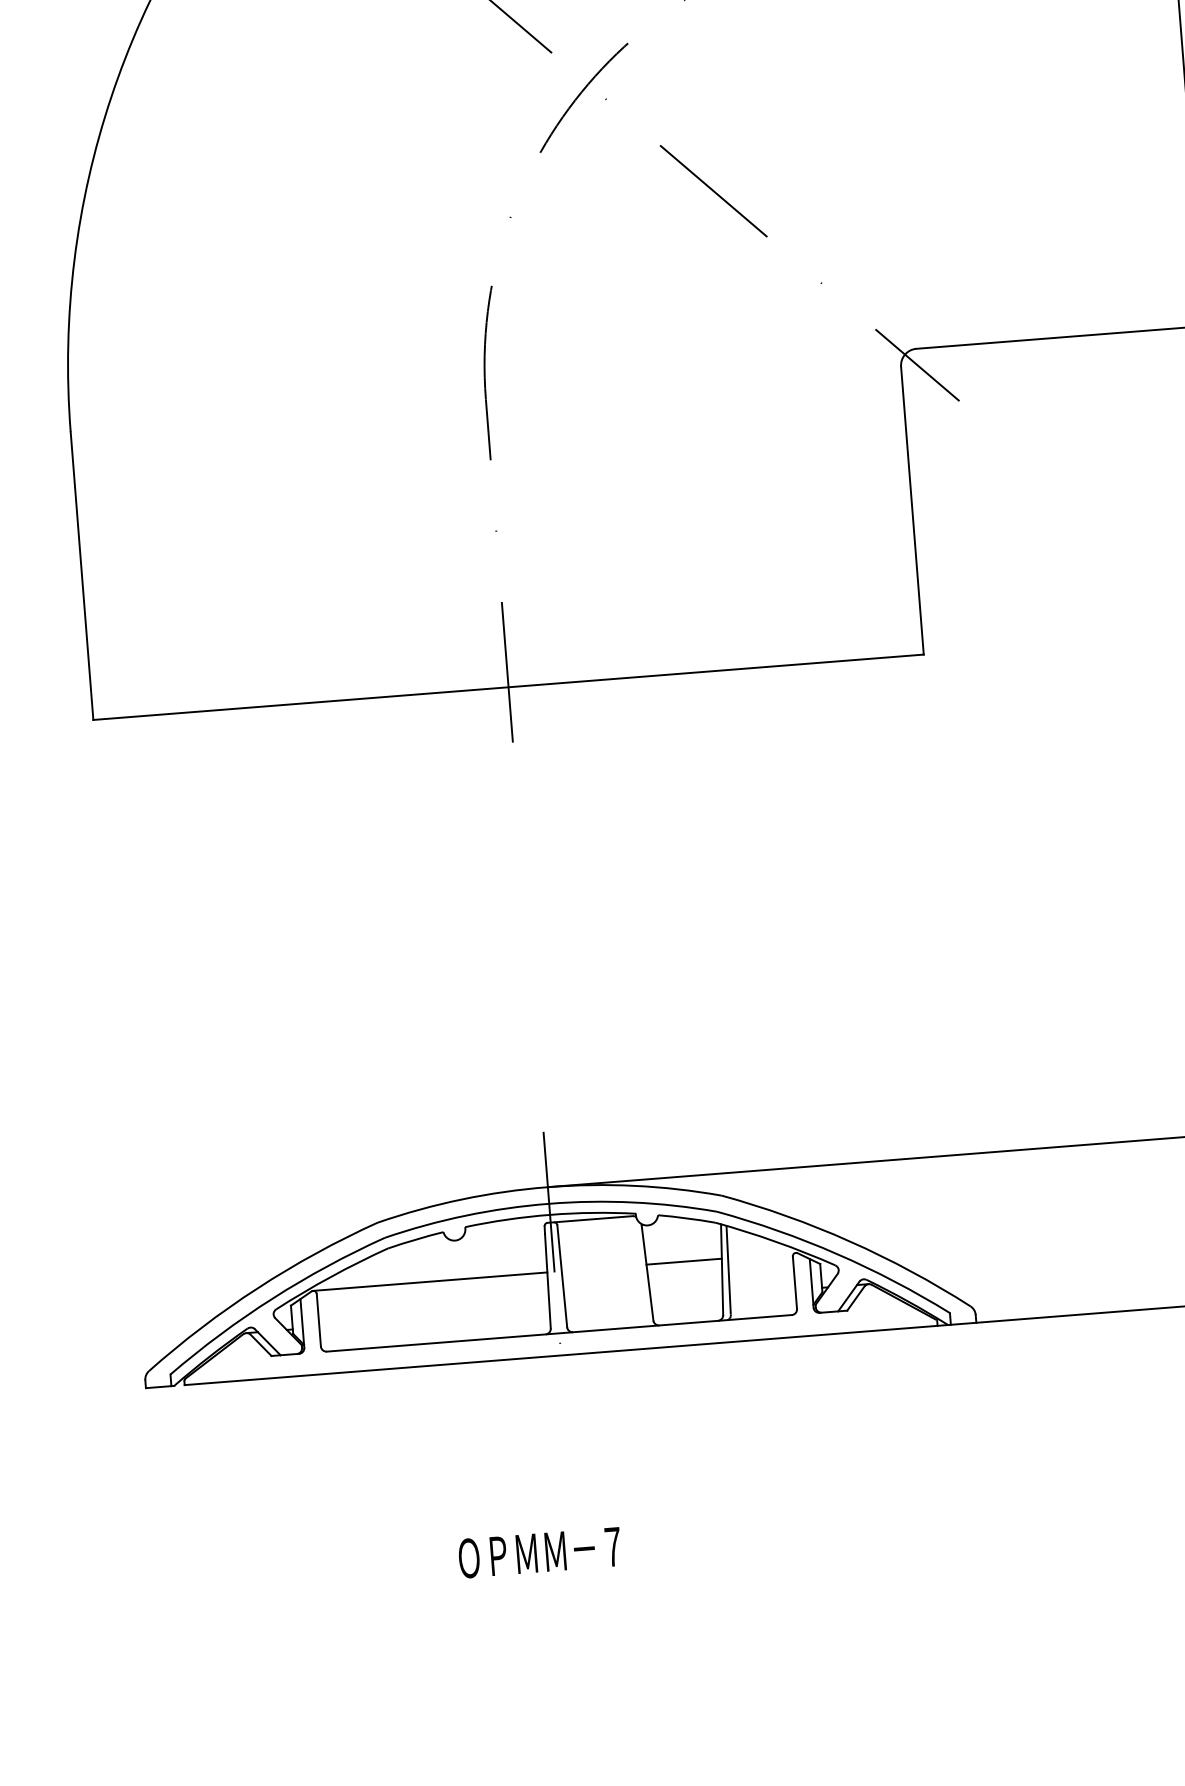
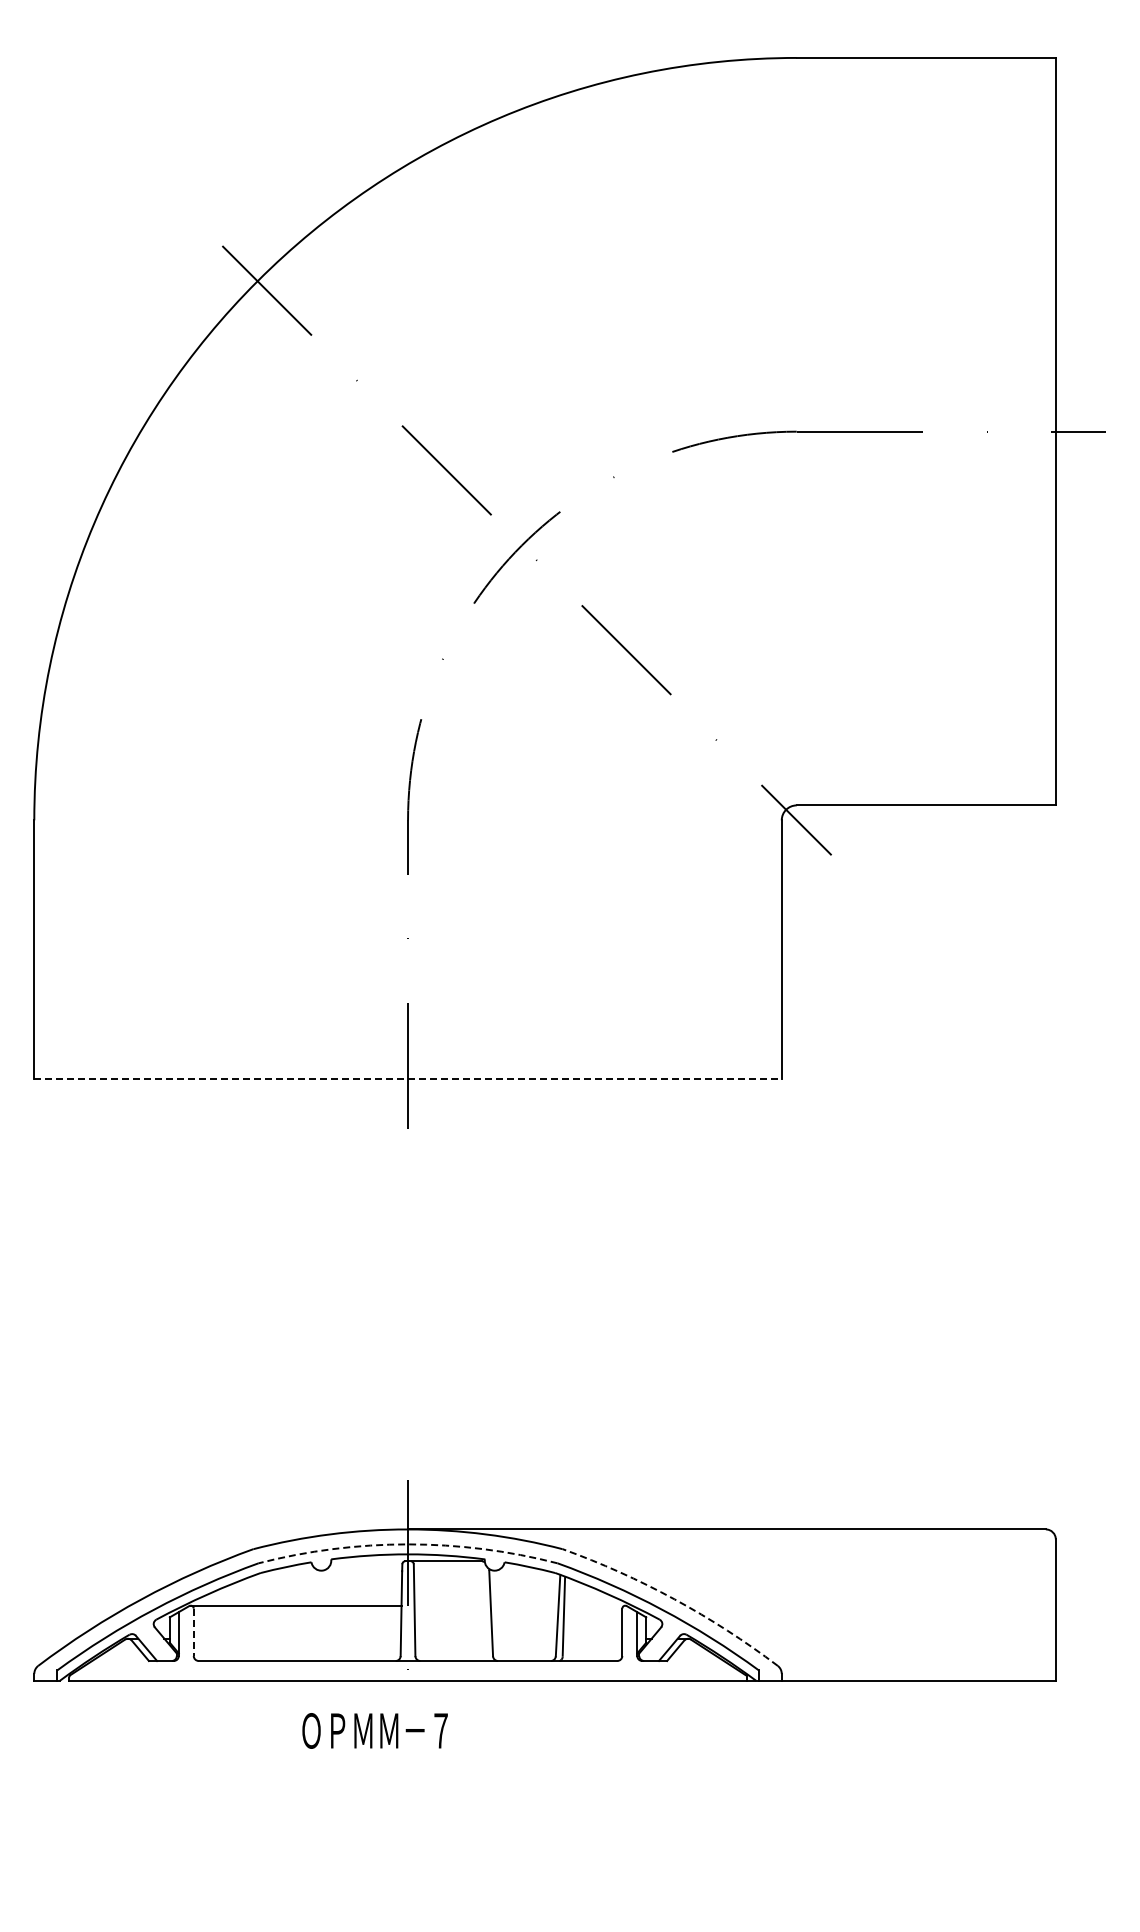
line: (509, 687) -> (408, 1079), solid -> dashed
arc: (549, 1203) -> (408, 1544), solid -> dashed
arc: (850, 1241) -> (674, 1599), solid -> dashed
line: (683, 1261) -> (524, 1605), removed
line: (318, 1320) -> (193, 1632), solid -> dashed
text: (539, 1552) -> (374, 1730), moved

